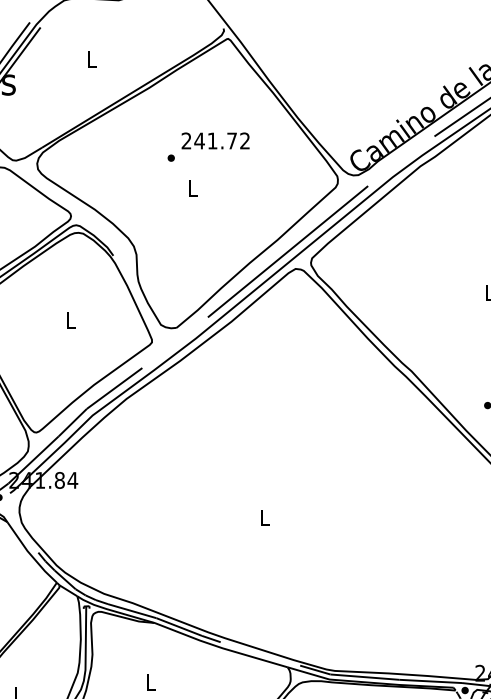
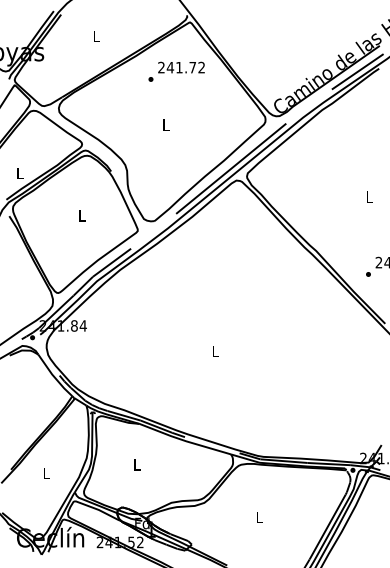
text: (208, 146) -> (176, 71), moved

